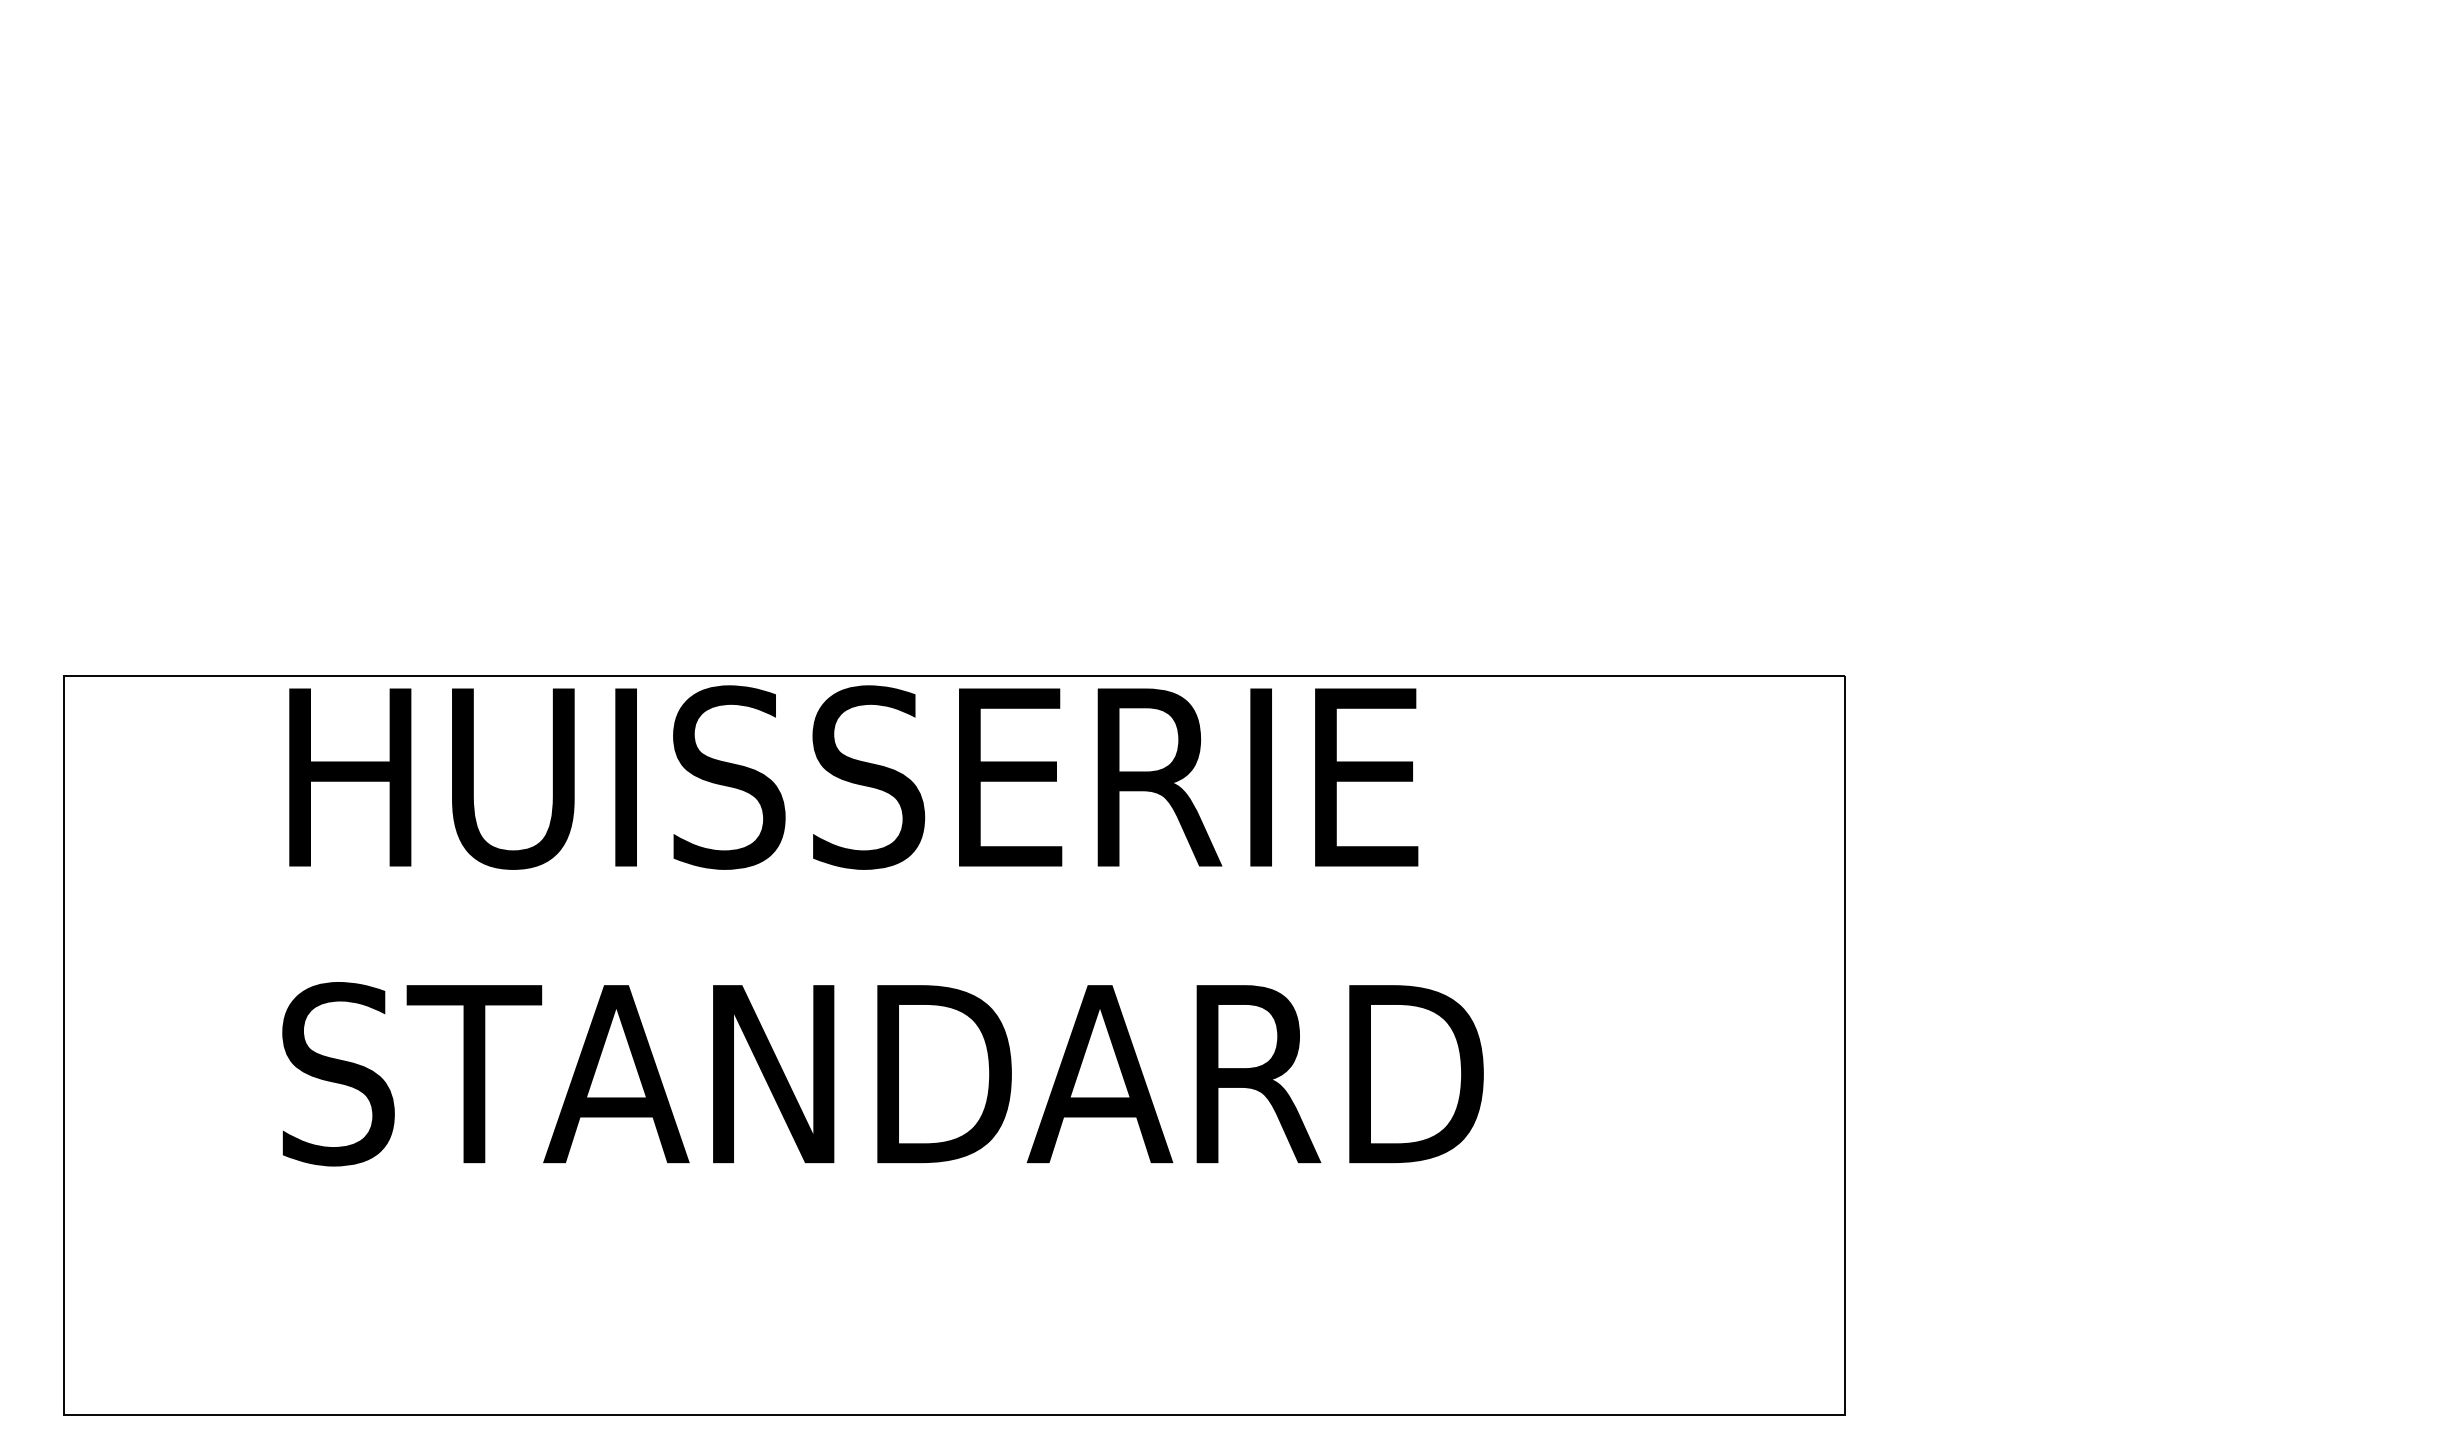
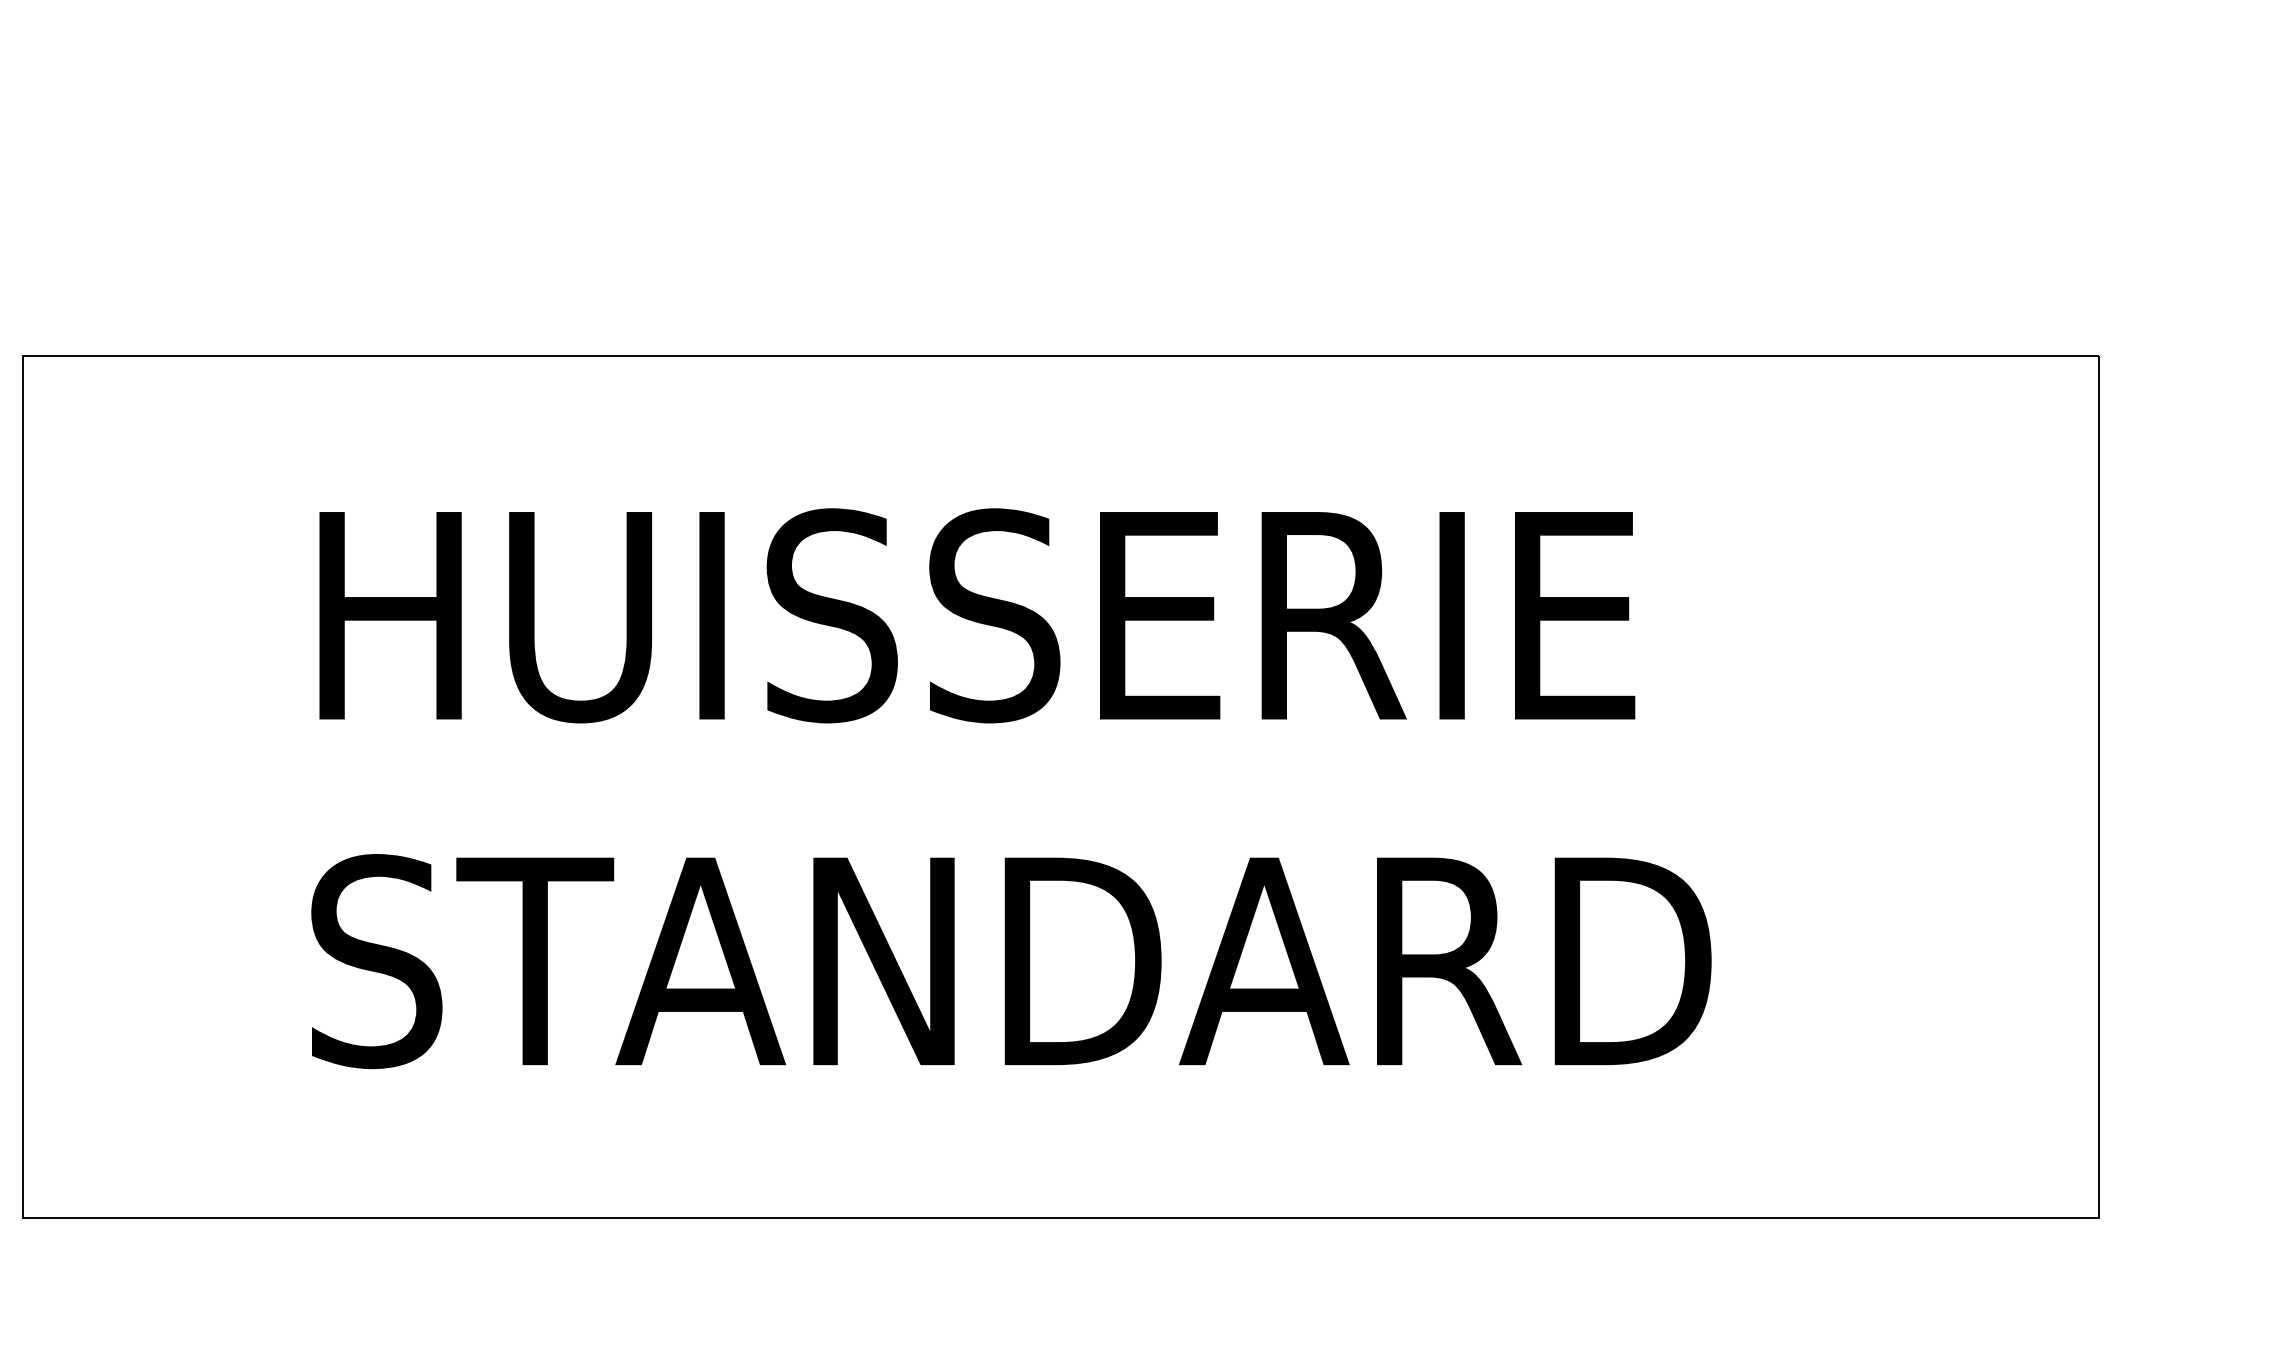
text: (882, 925) -> (1010, 788), moved

